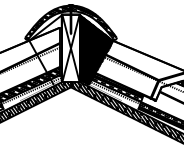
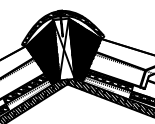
hatch: (45, 49) -> (41, 52), added

